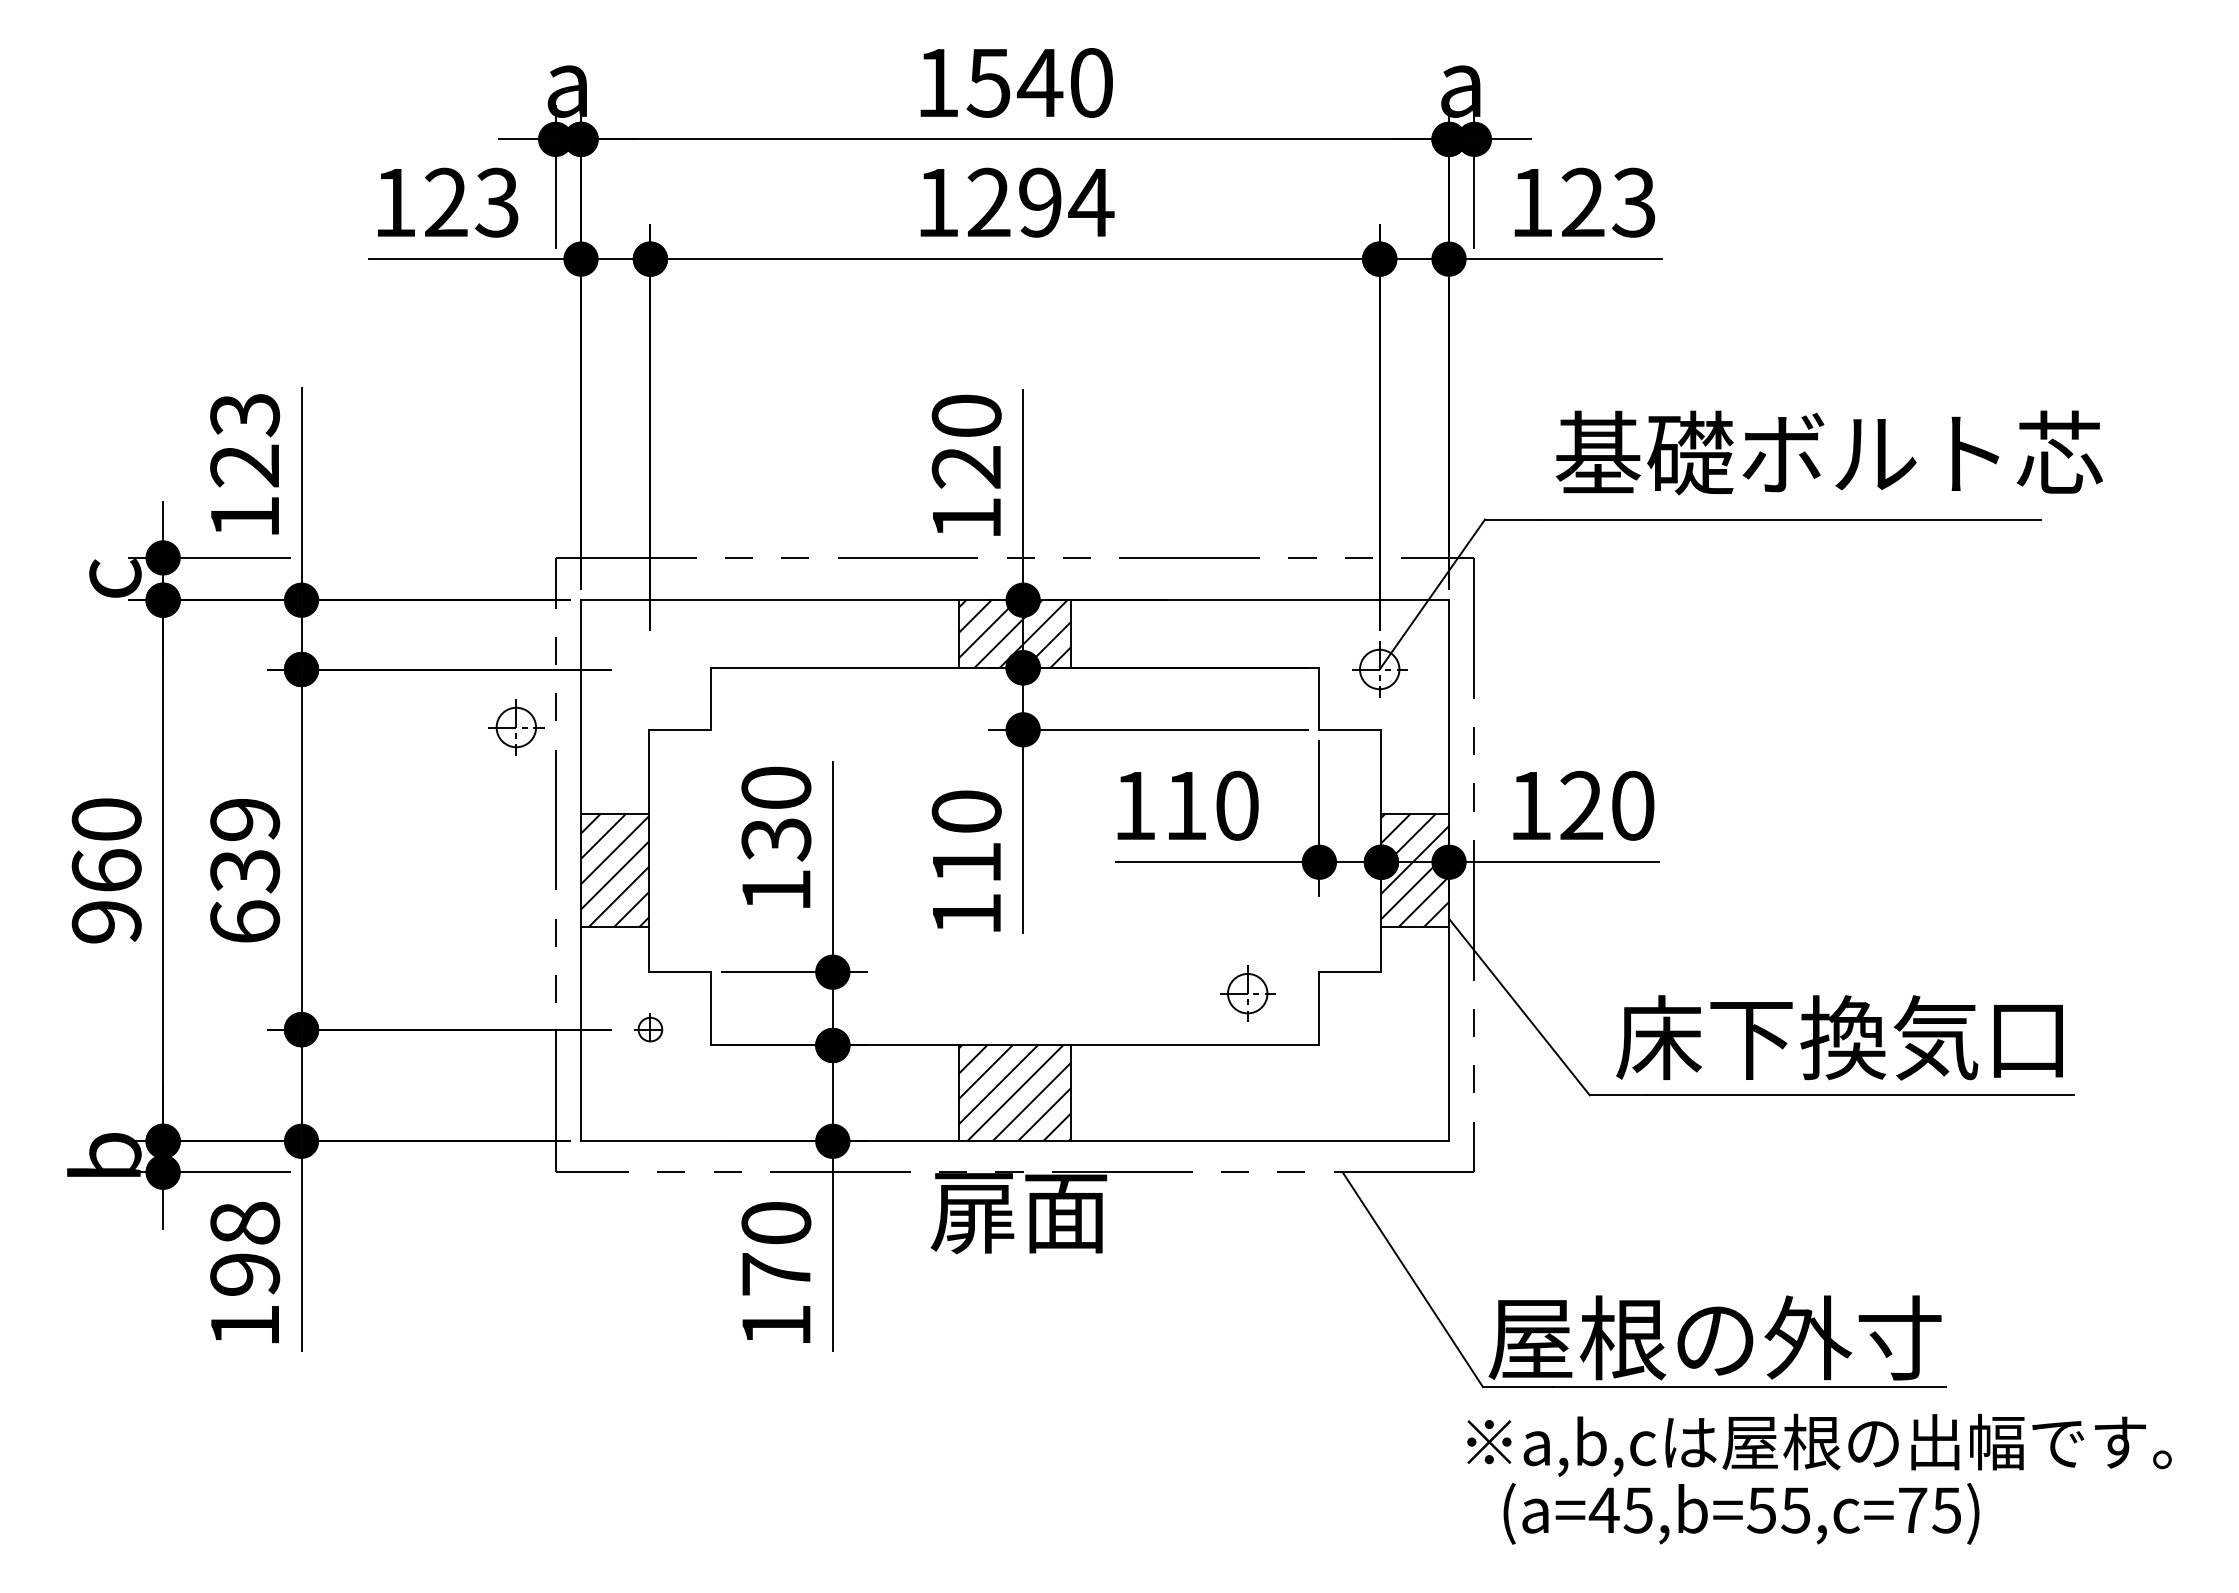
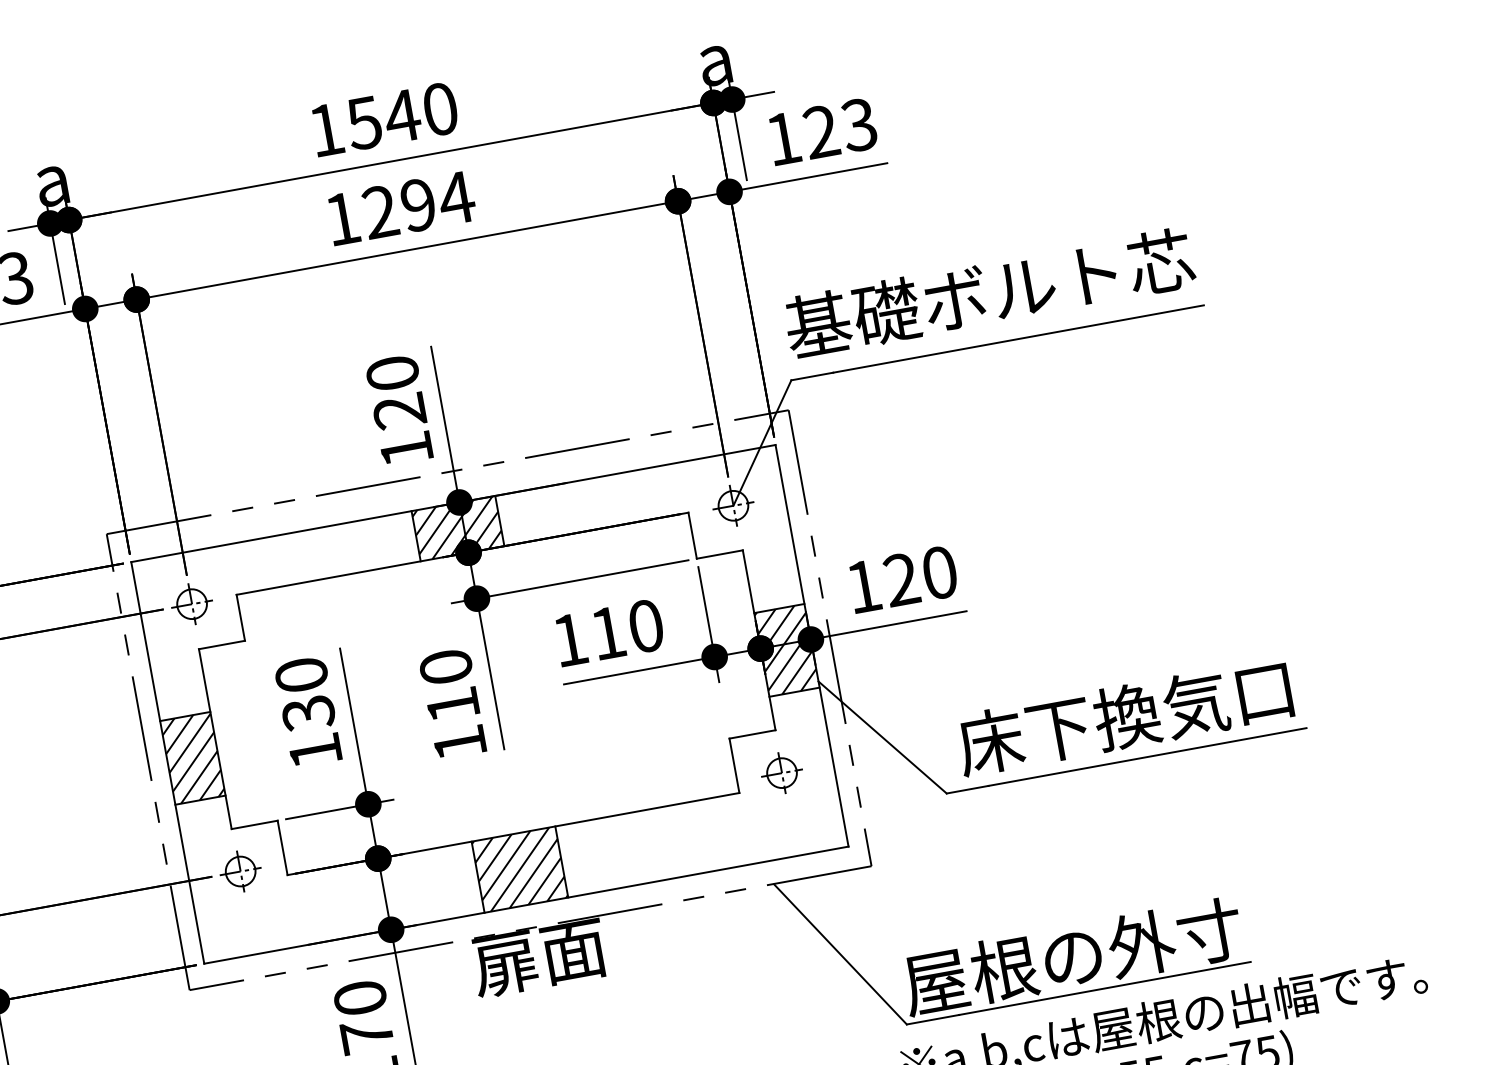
text: (1828, 452) -> (989, 292), moved
part: (516, 727) -> (192, 604), moved
part: (1247, 993) -> (781, 773), moved
part: (650, 1029) -> (240, 871), size x1.67

